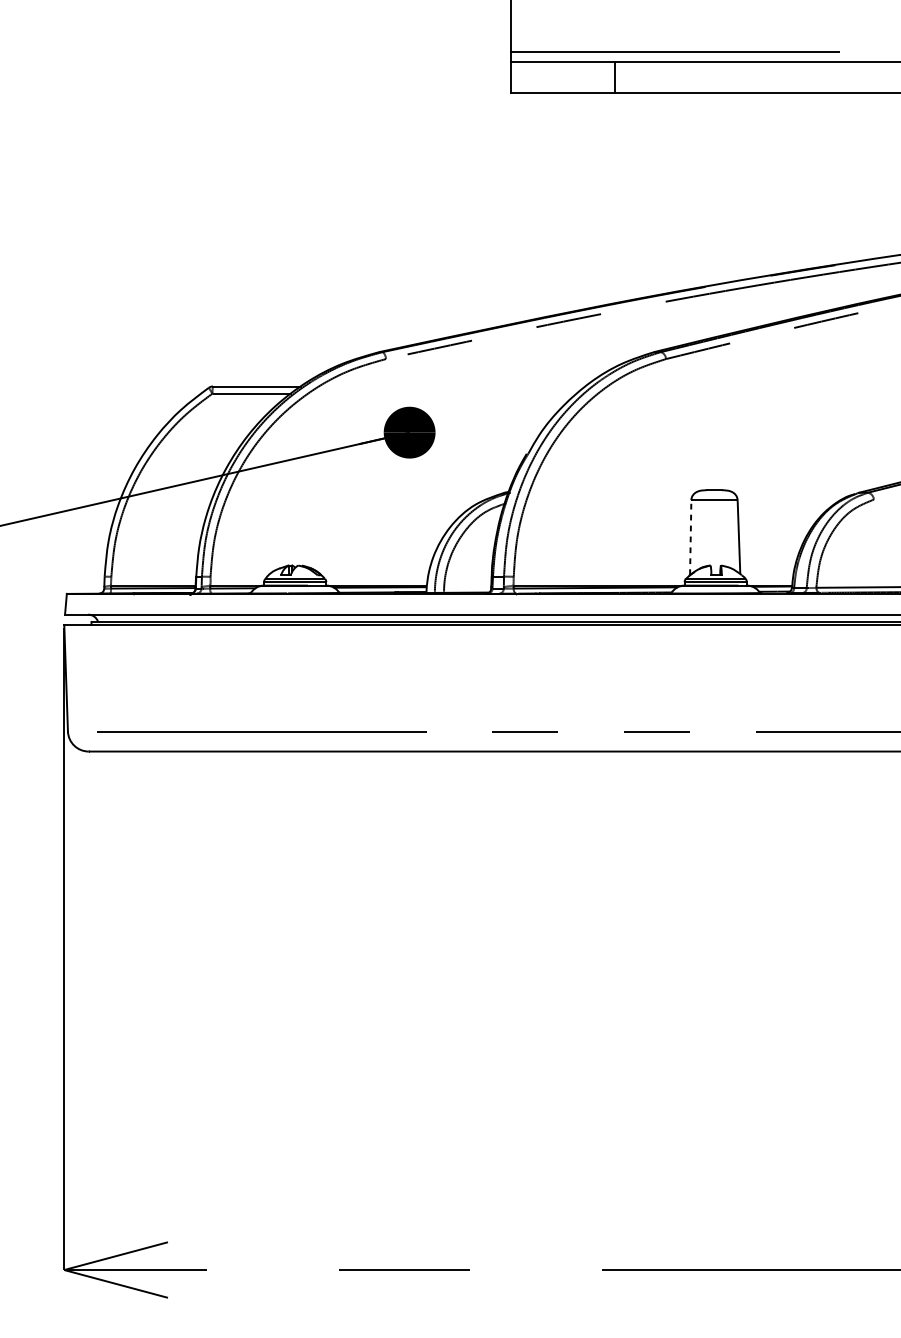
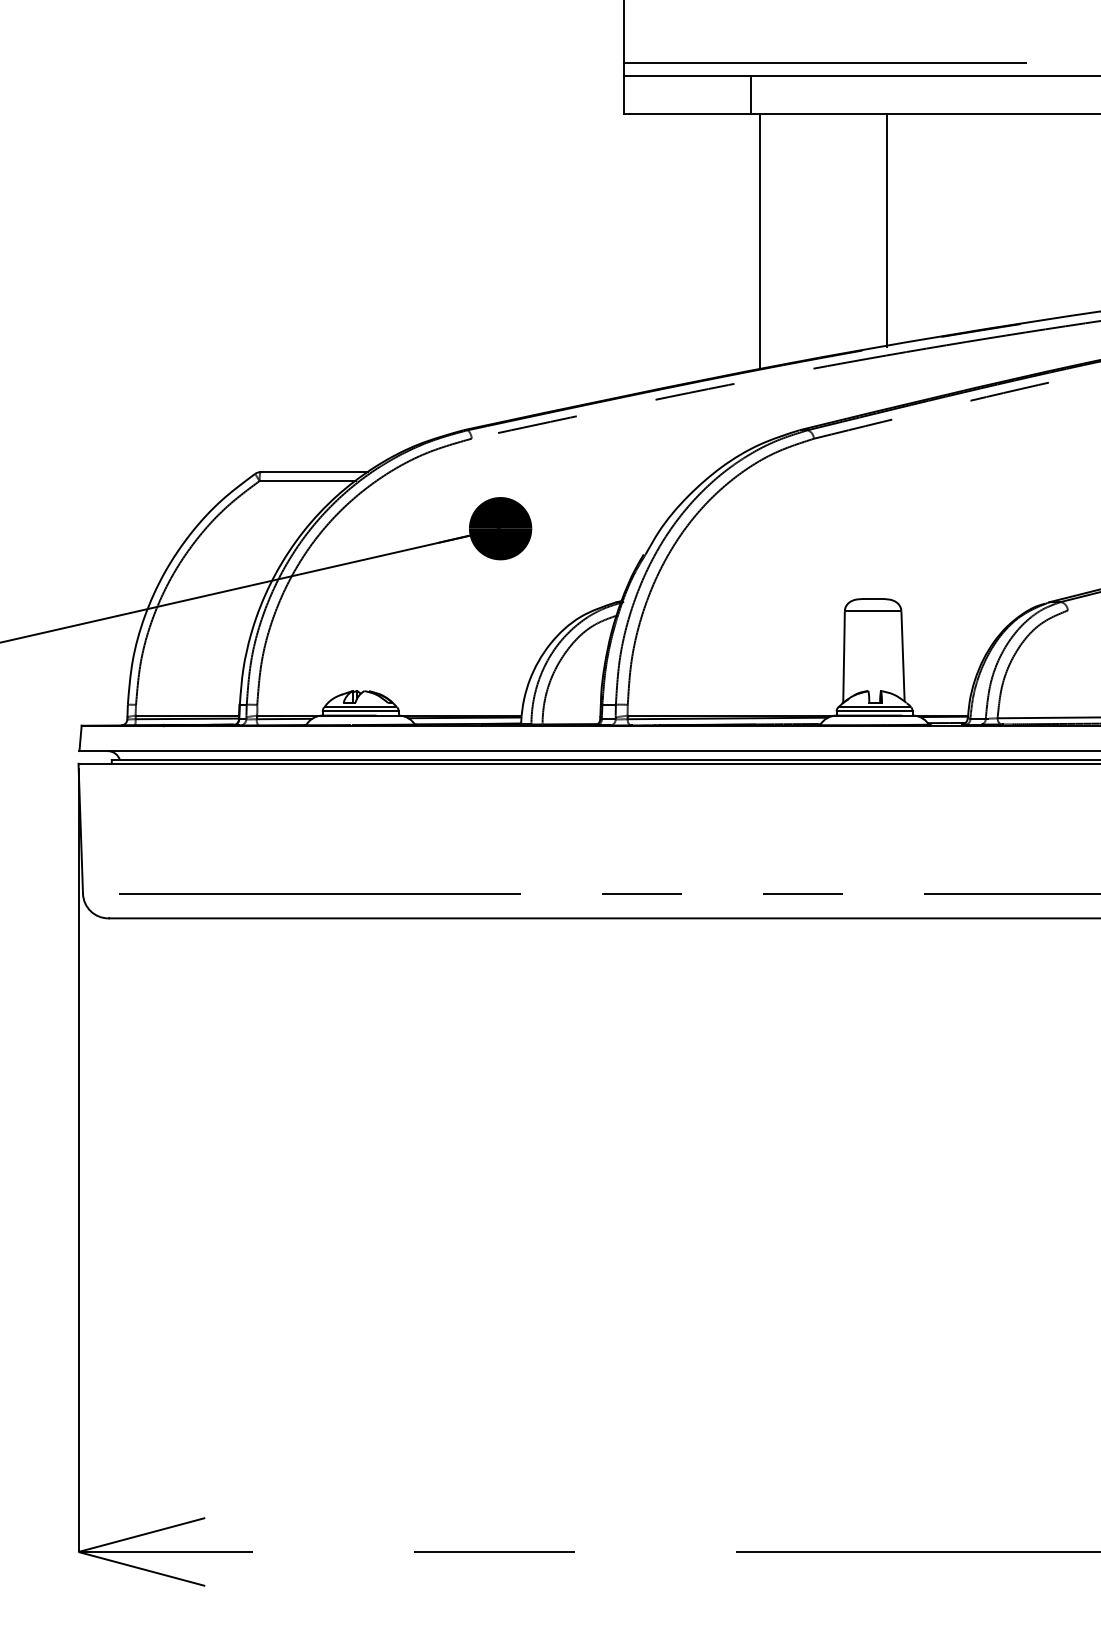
line: (725, 188) -> (886, 230), added
line: (621, 197) -> (759, 241), added
line: (691, 537) -> (844, 656), dashed -> solid

